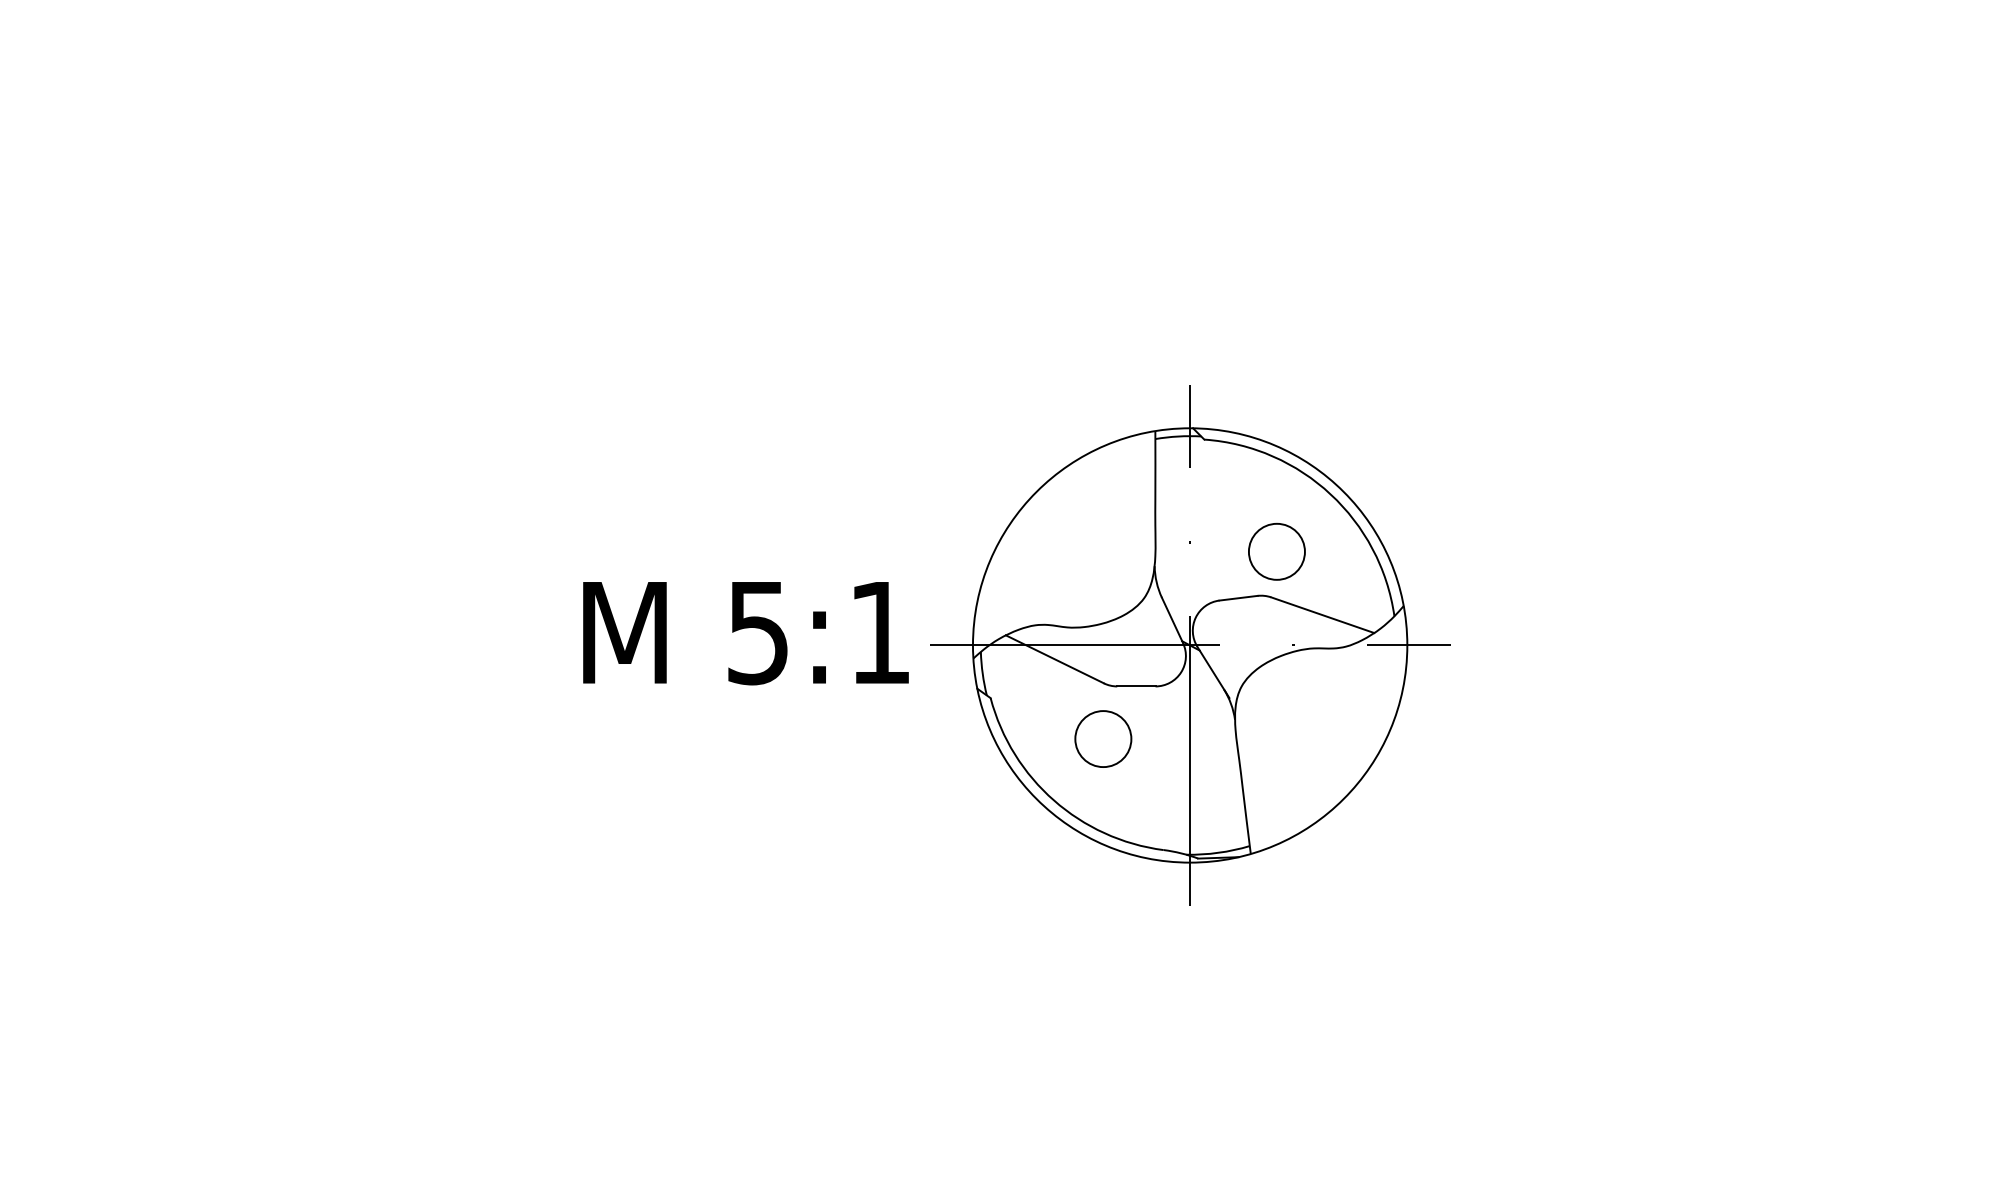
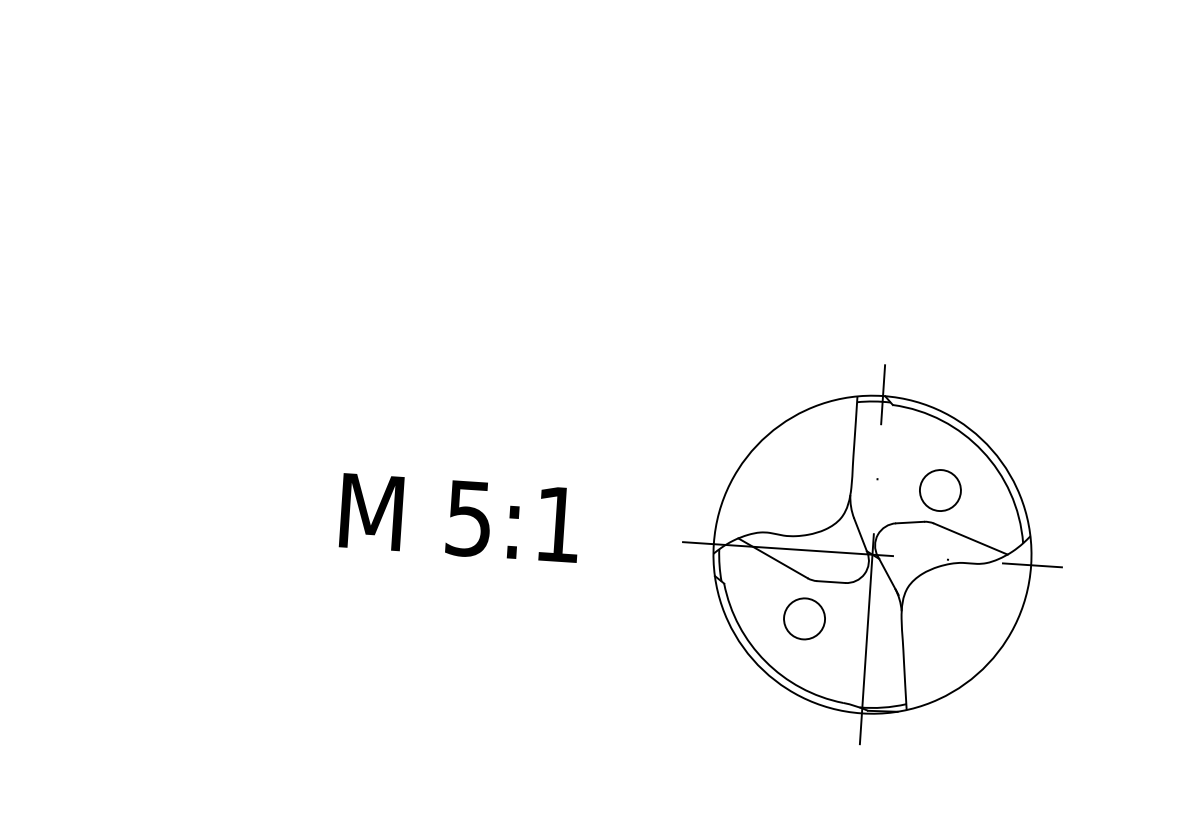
text: (745, 633) -> (459, 518), moved

